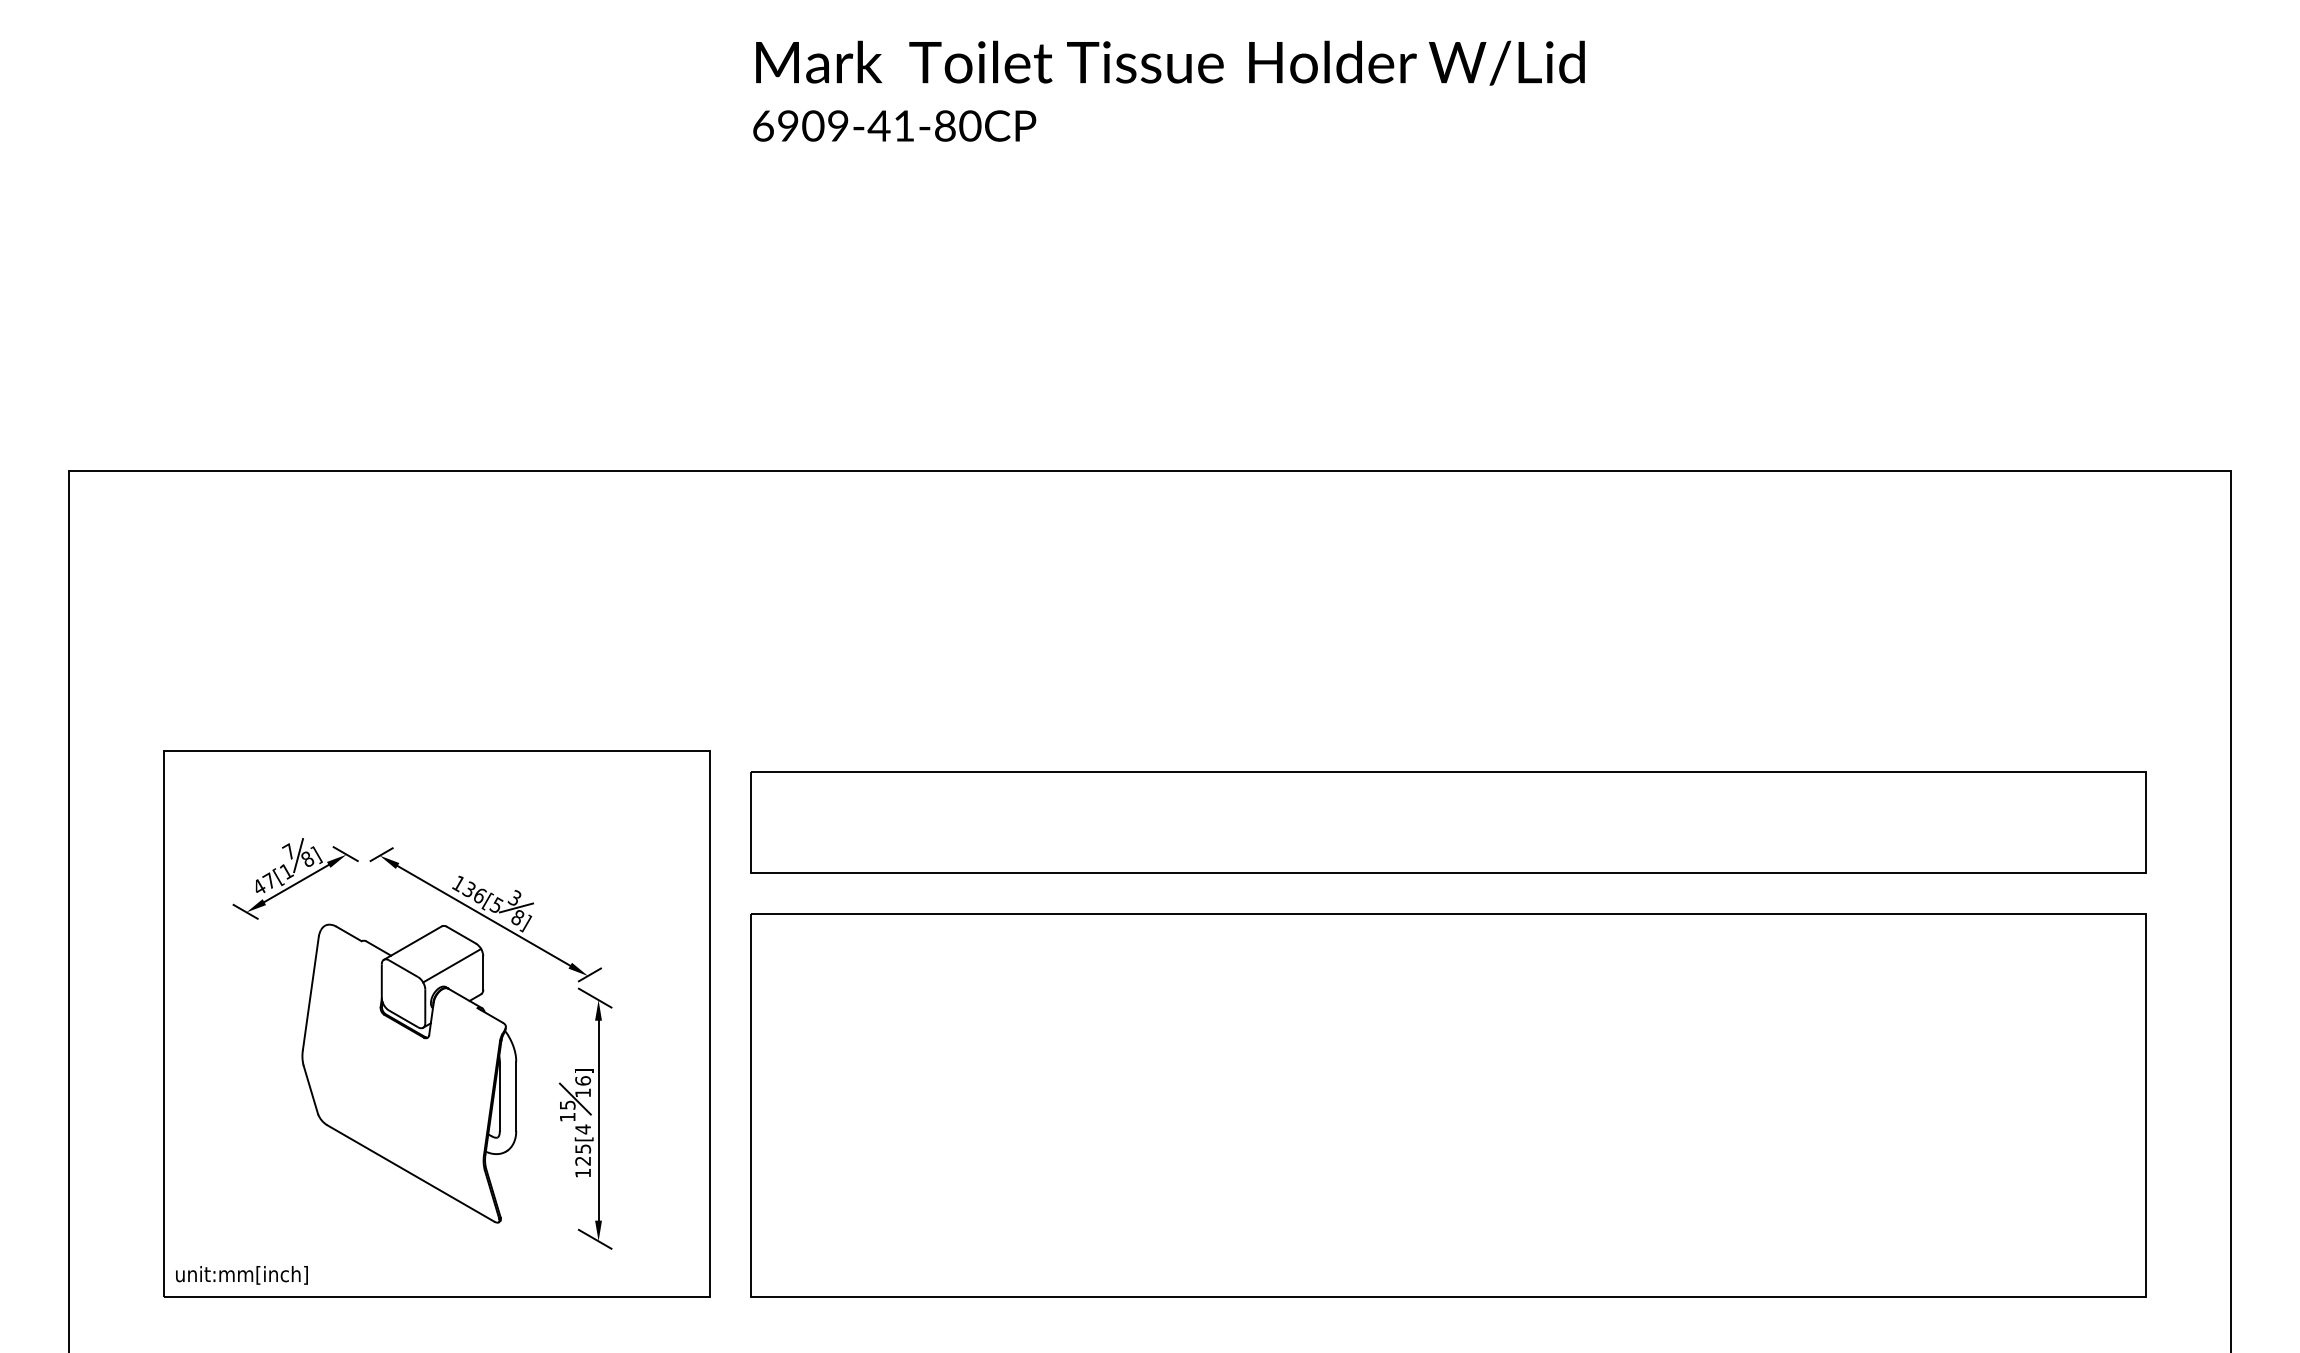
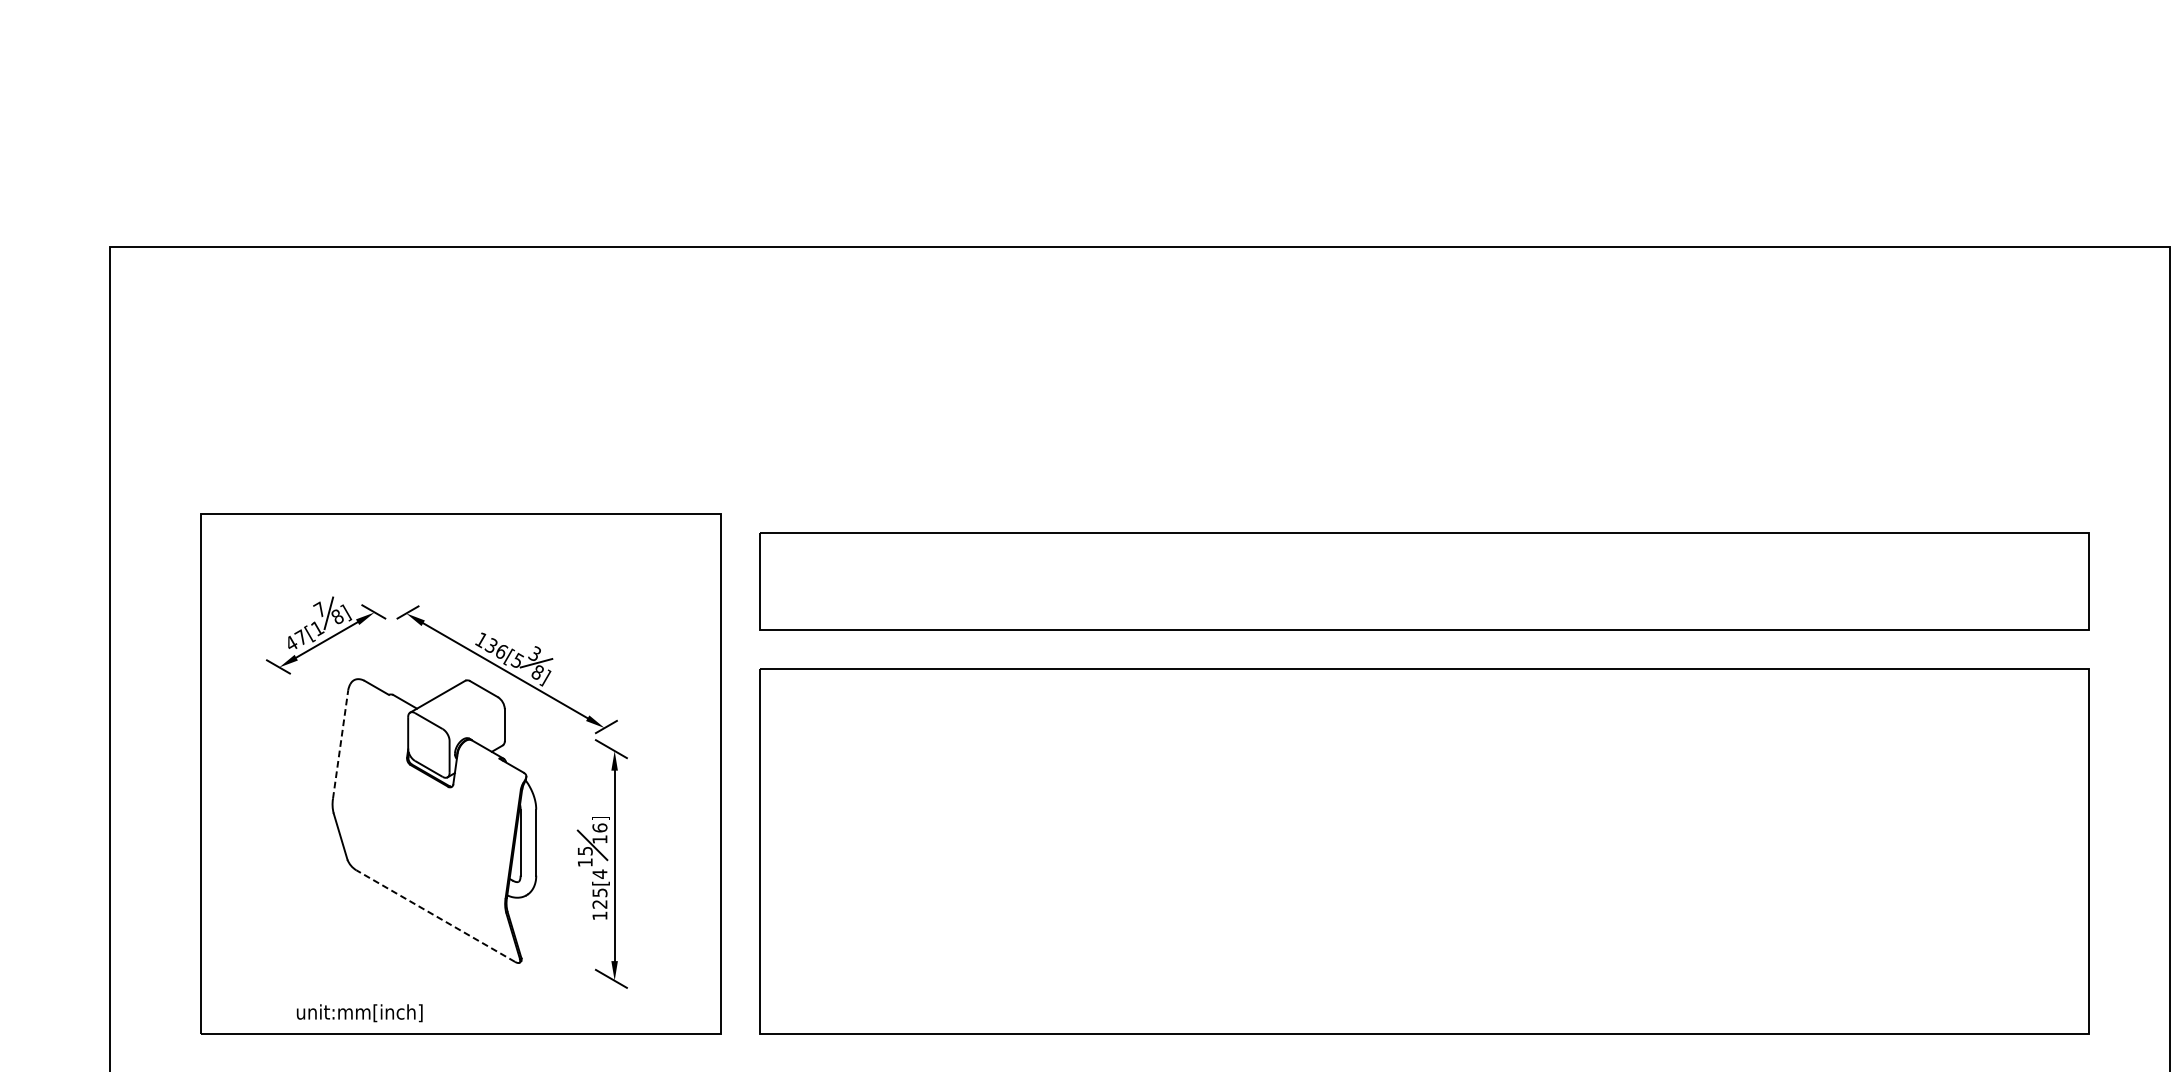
line: (452, 965) -> (475, 718), removed
line: (310, 992) -> (340, 743), solid -> dashed
line: (410, 1173) -> (435, 916), solid -> dashed
text: (241, 1275) -> (359, 1013), moved

